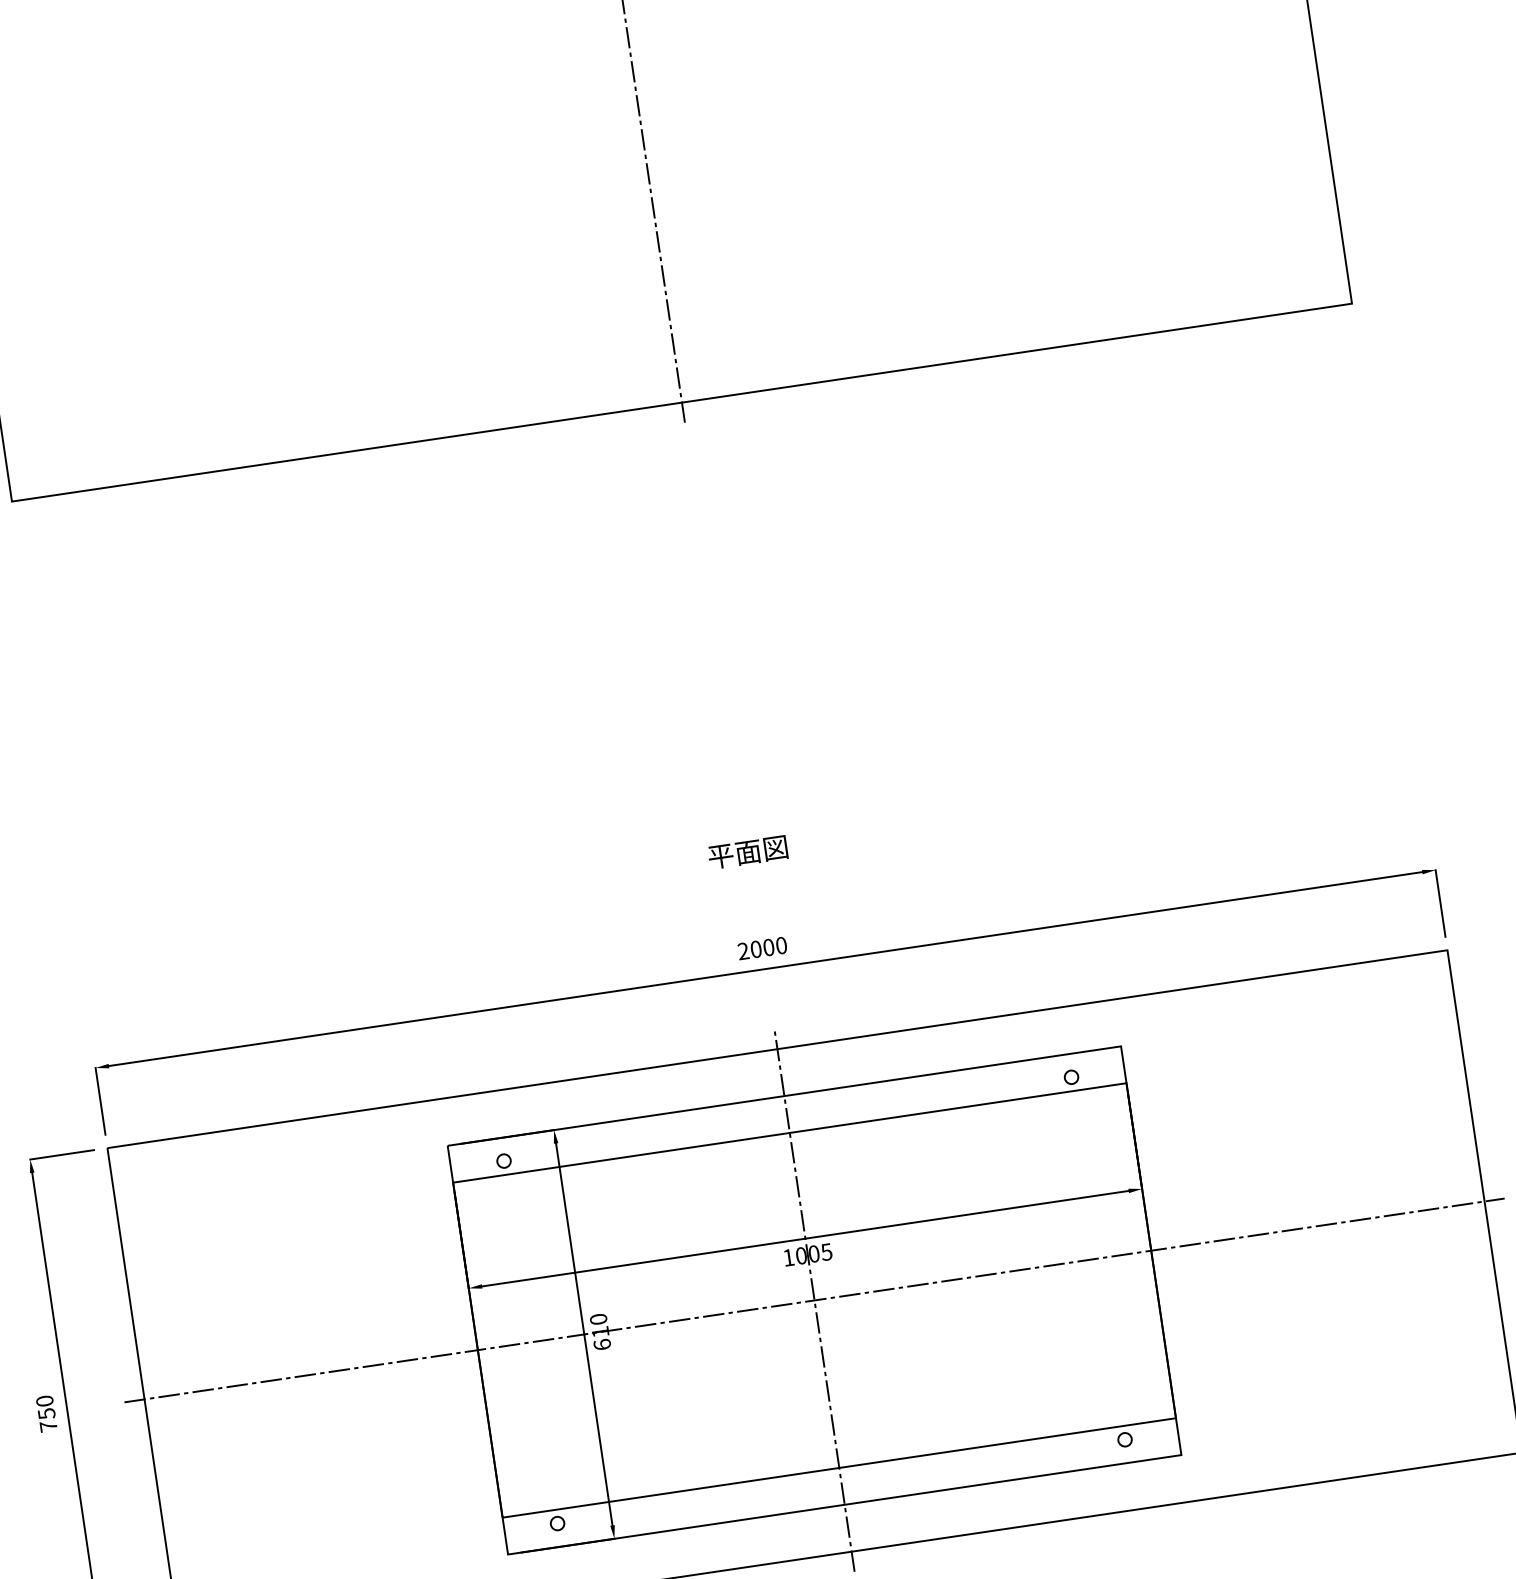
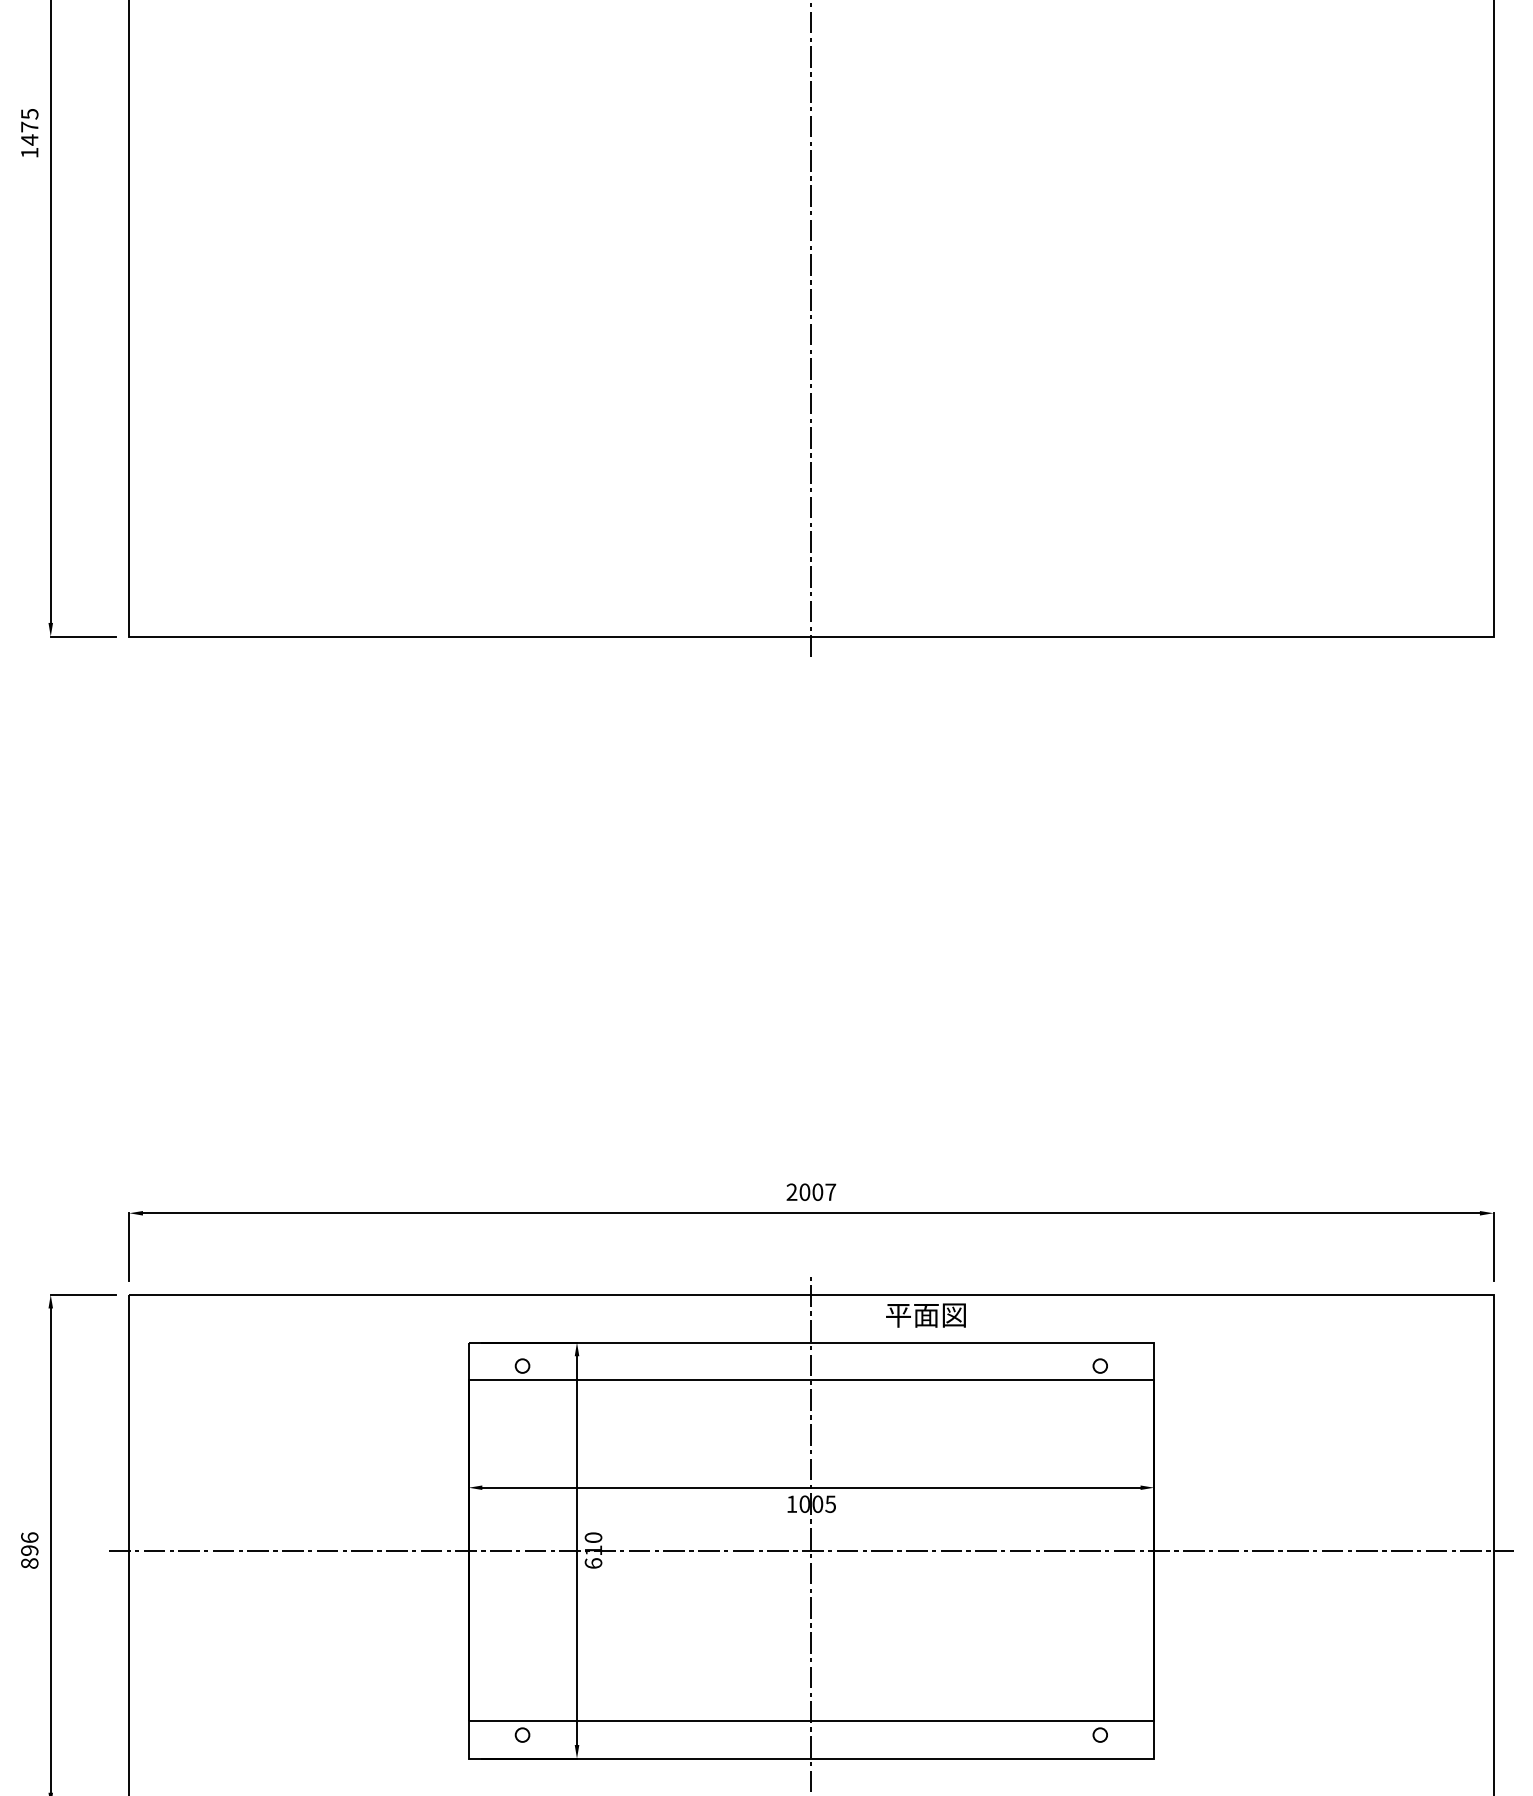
text: (747, 852) -> (925, 1315), moved
text: (781, 944) -> (830, 1191), 2000 -> 2007
text: (46, 1413) -> (29, 1550), 750 -> 896

